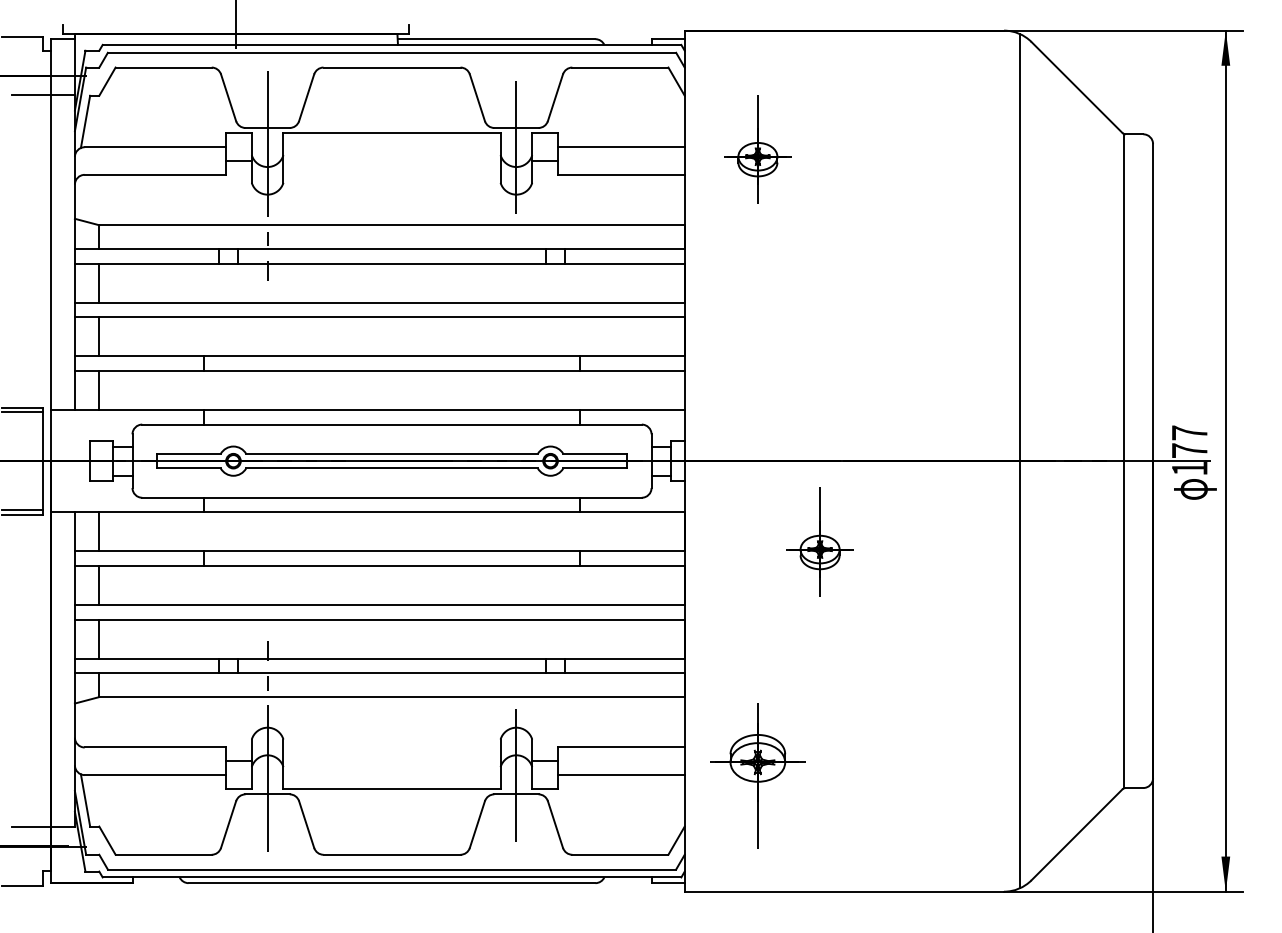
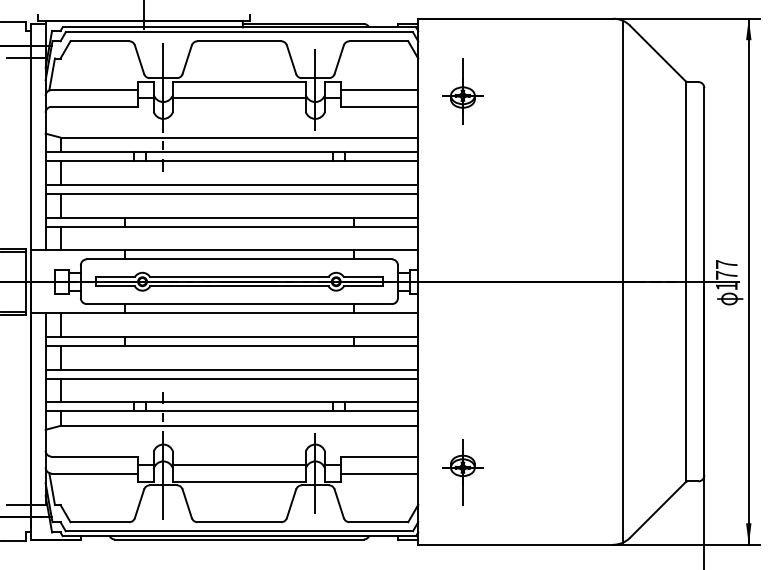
line: (392, 161) -> (239, 98), added
part: (819, 542) -> (500, 331), removed
line: (392, 761) -> (239, 465), added
part: (757, 773) -> (462, 472), size x0.71

